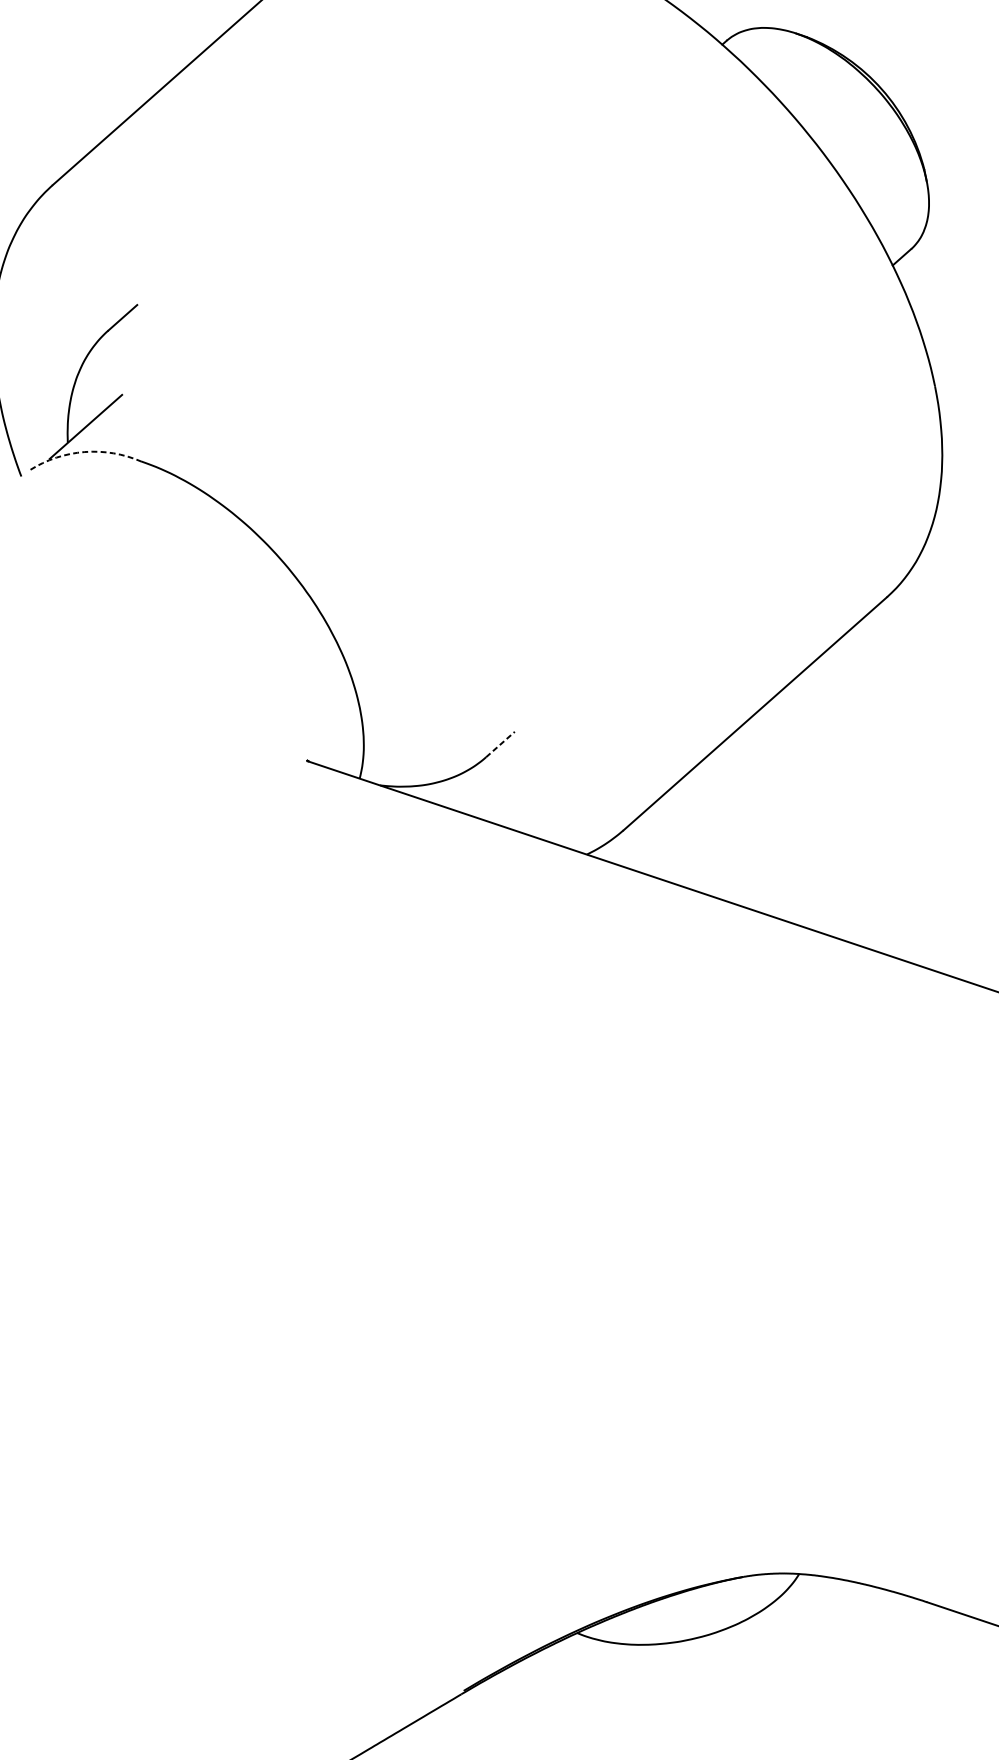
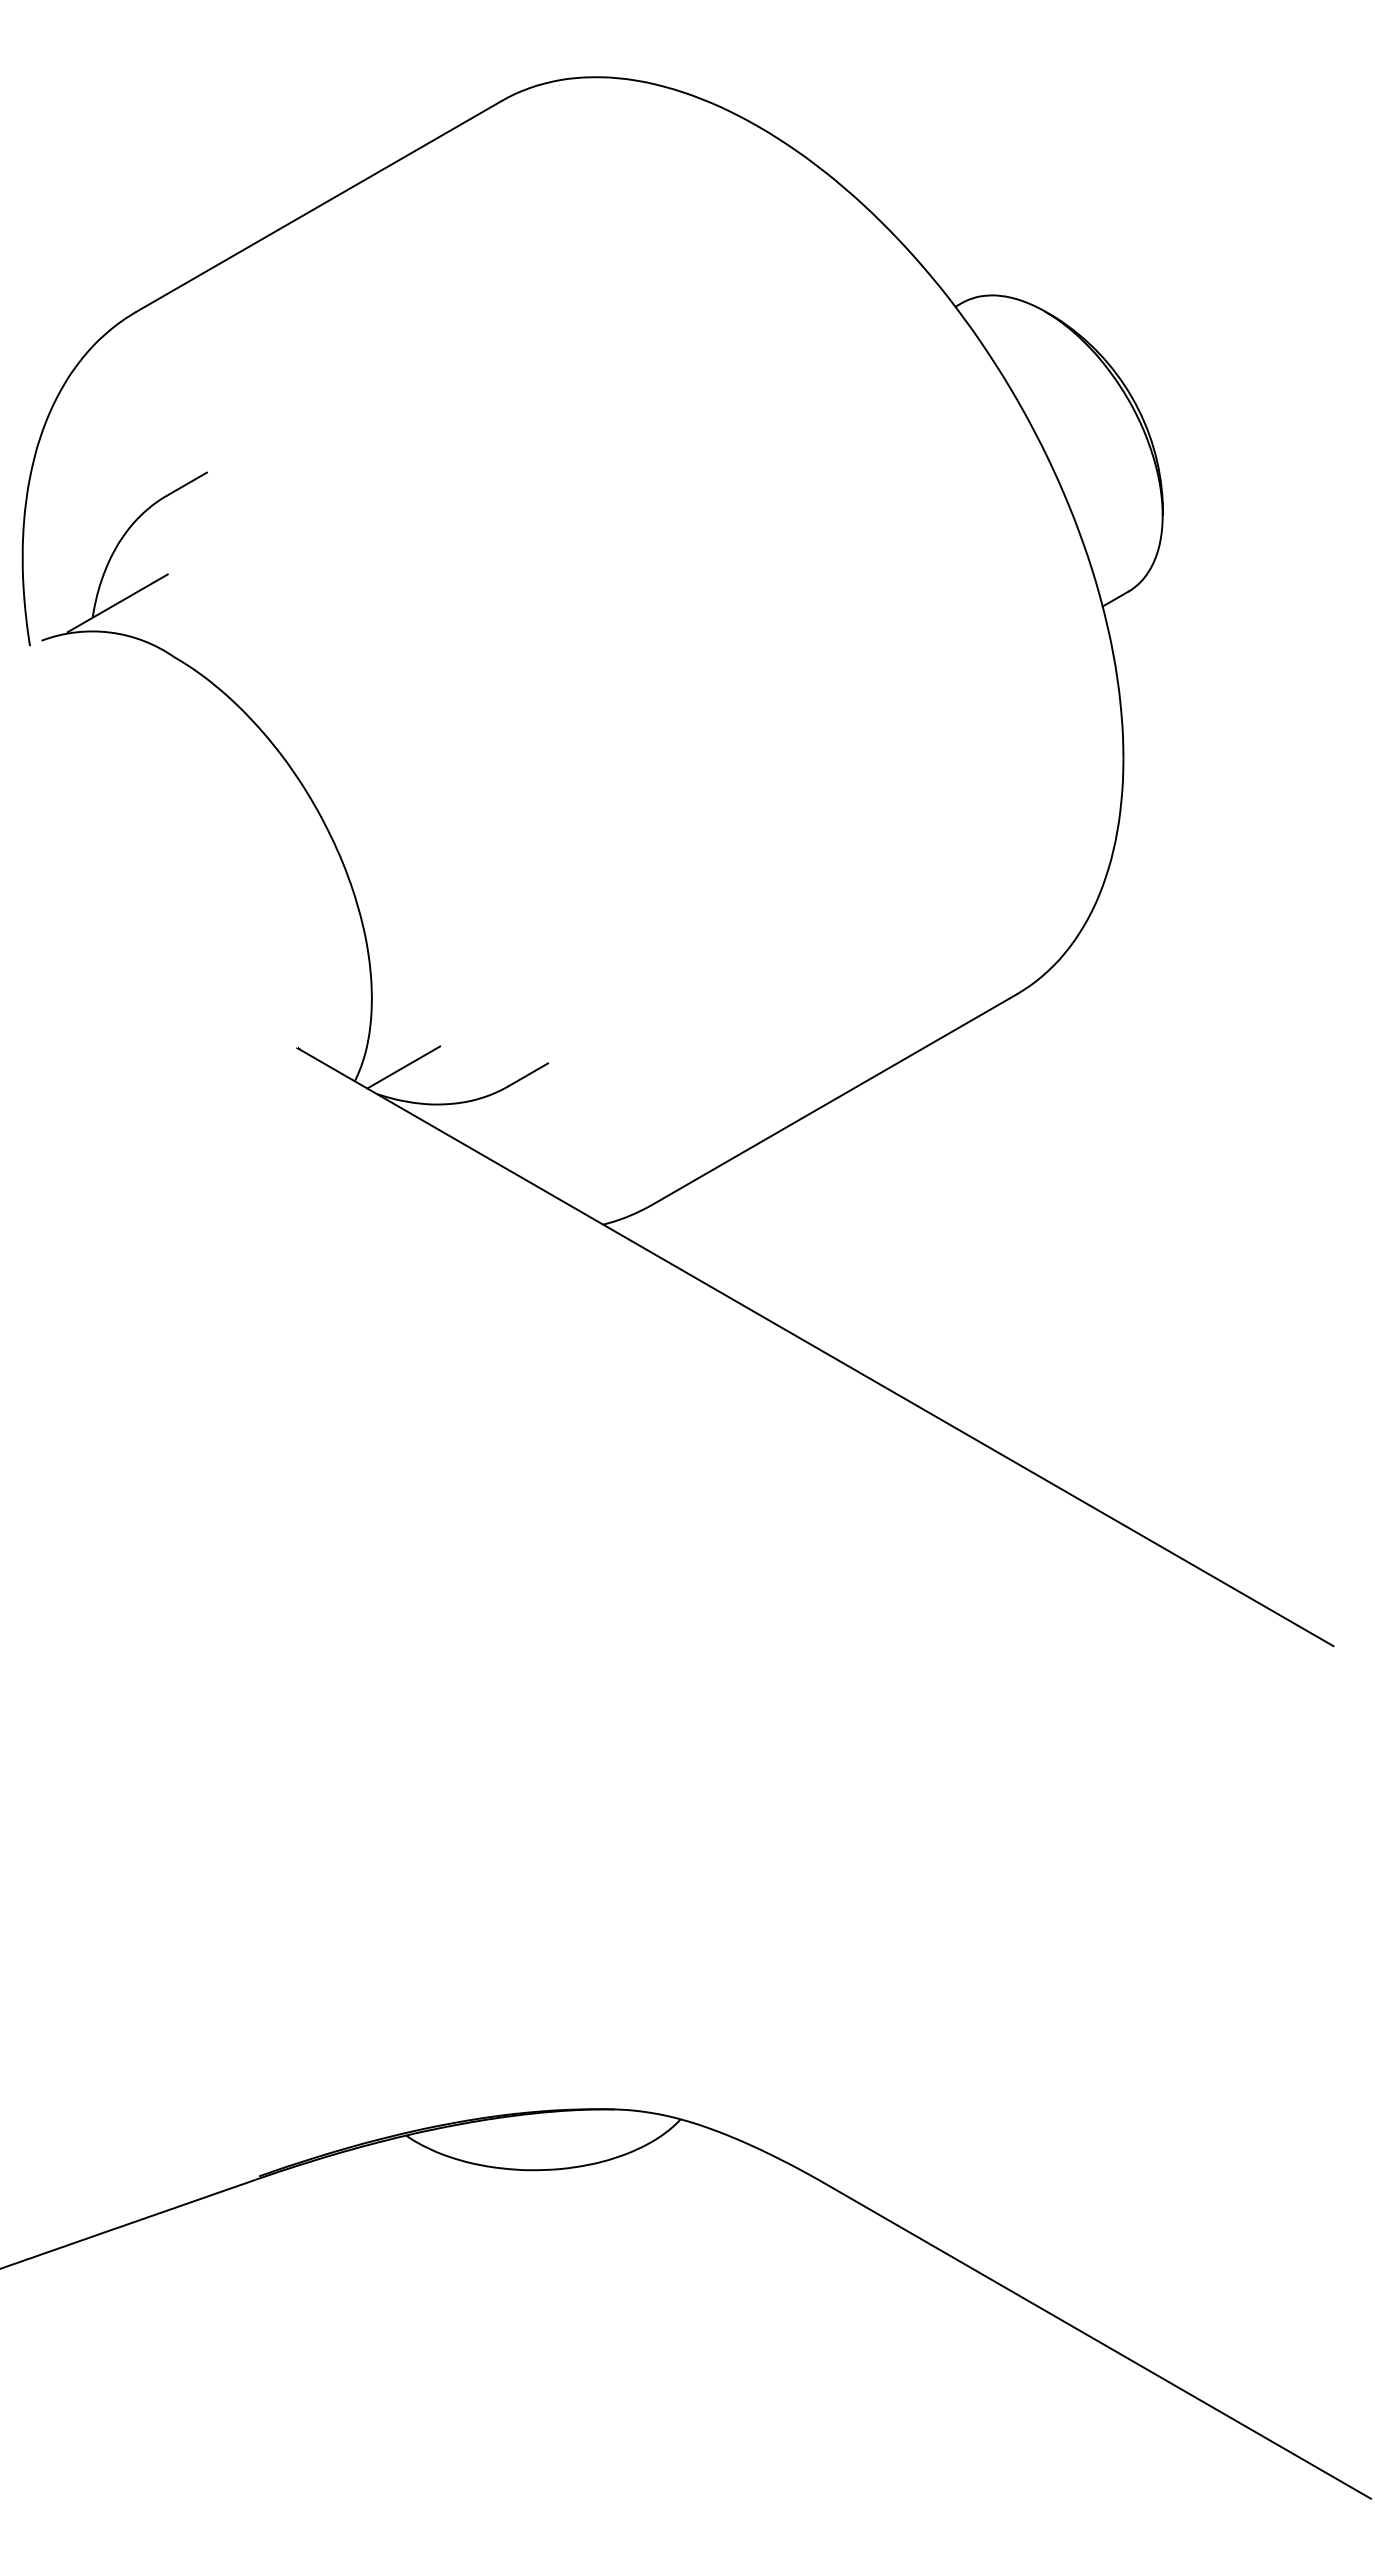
arc: (84, 451) -> (110, 632), dashed -> solid
line: (500, 744) -> (528, 1074), dashed -> solid
line: (397, 759) -> (403, 1067), added

